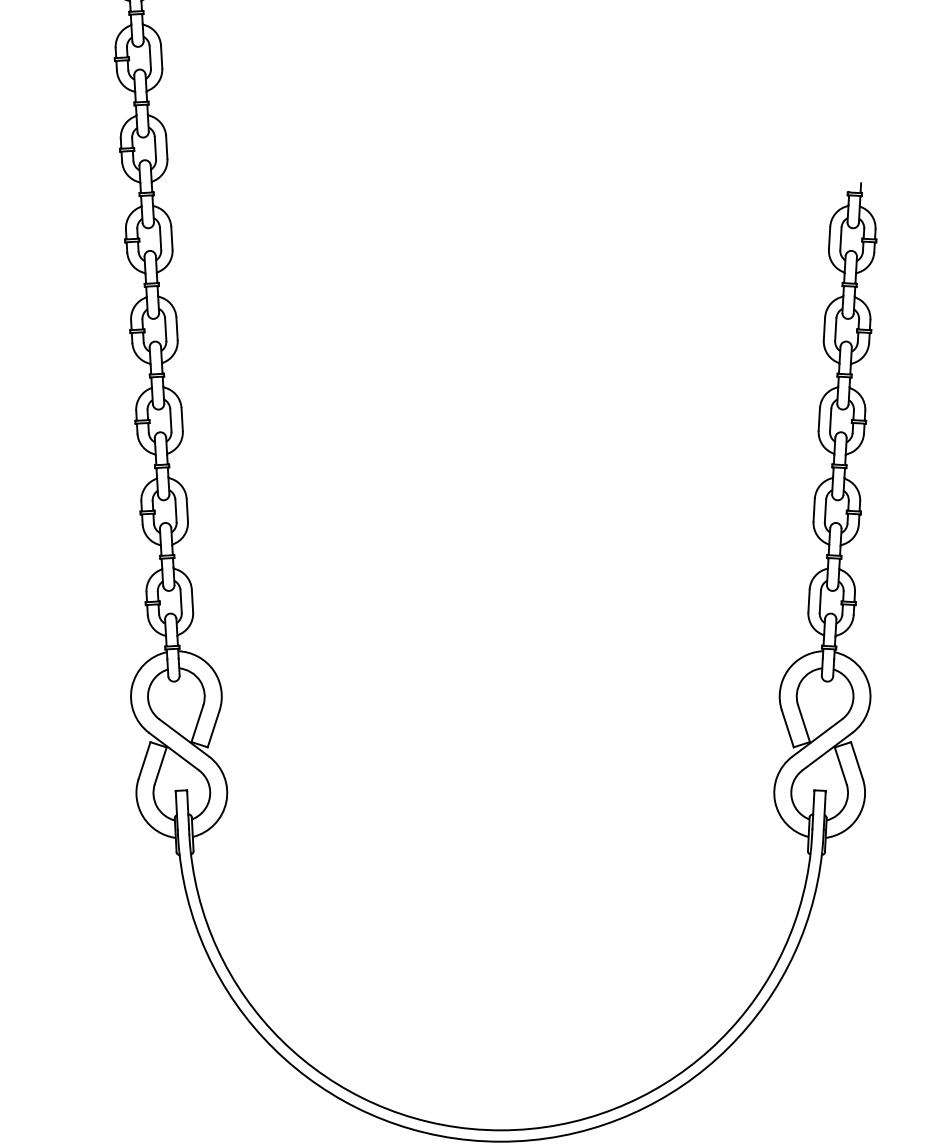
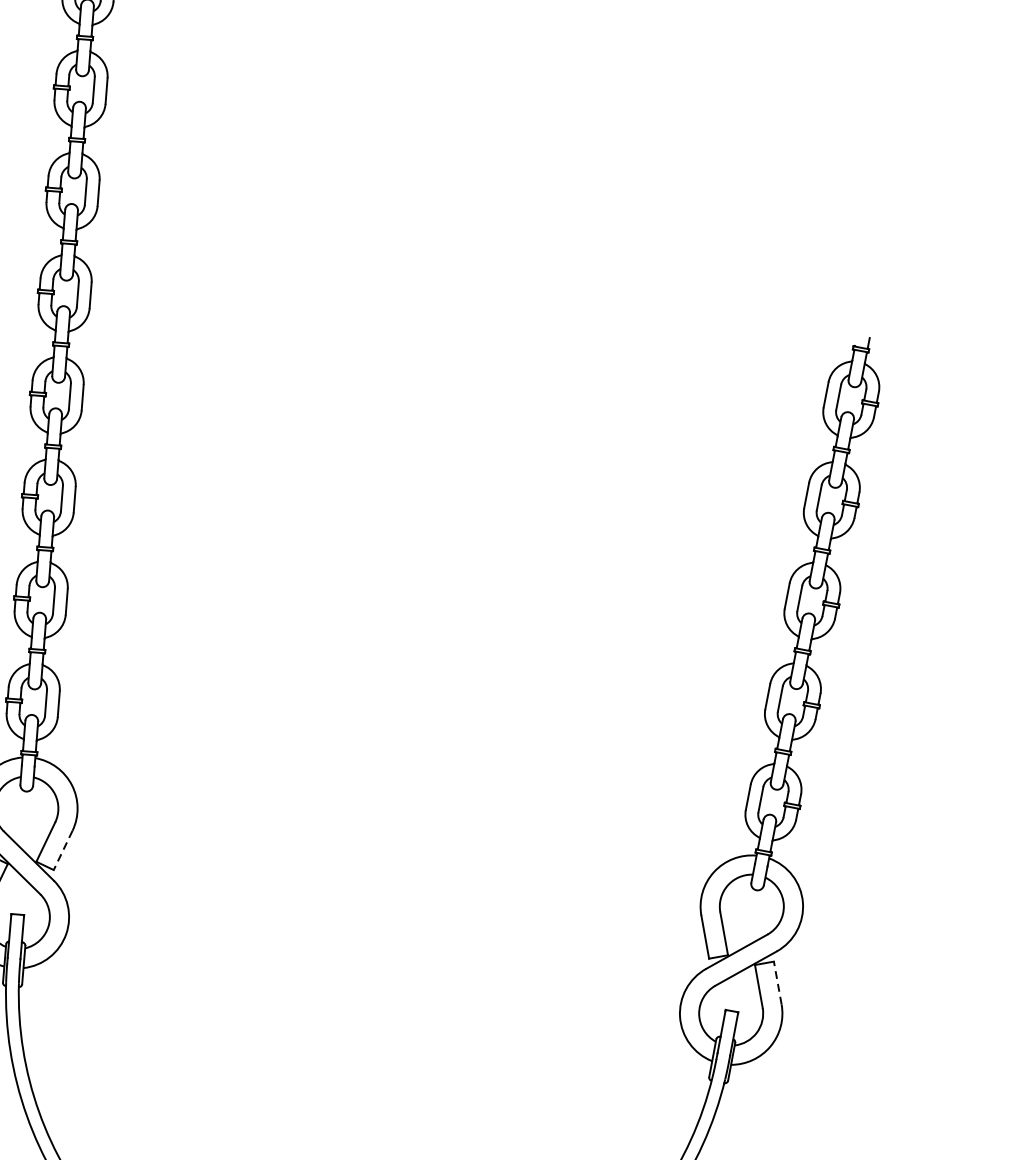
line: (213, 729) -> (62, 851), solid -> dashed
line: (856, 760) -> (777, 982), solid -> dashed

